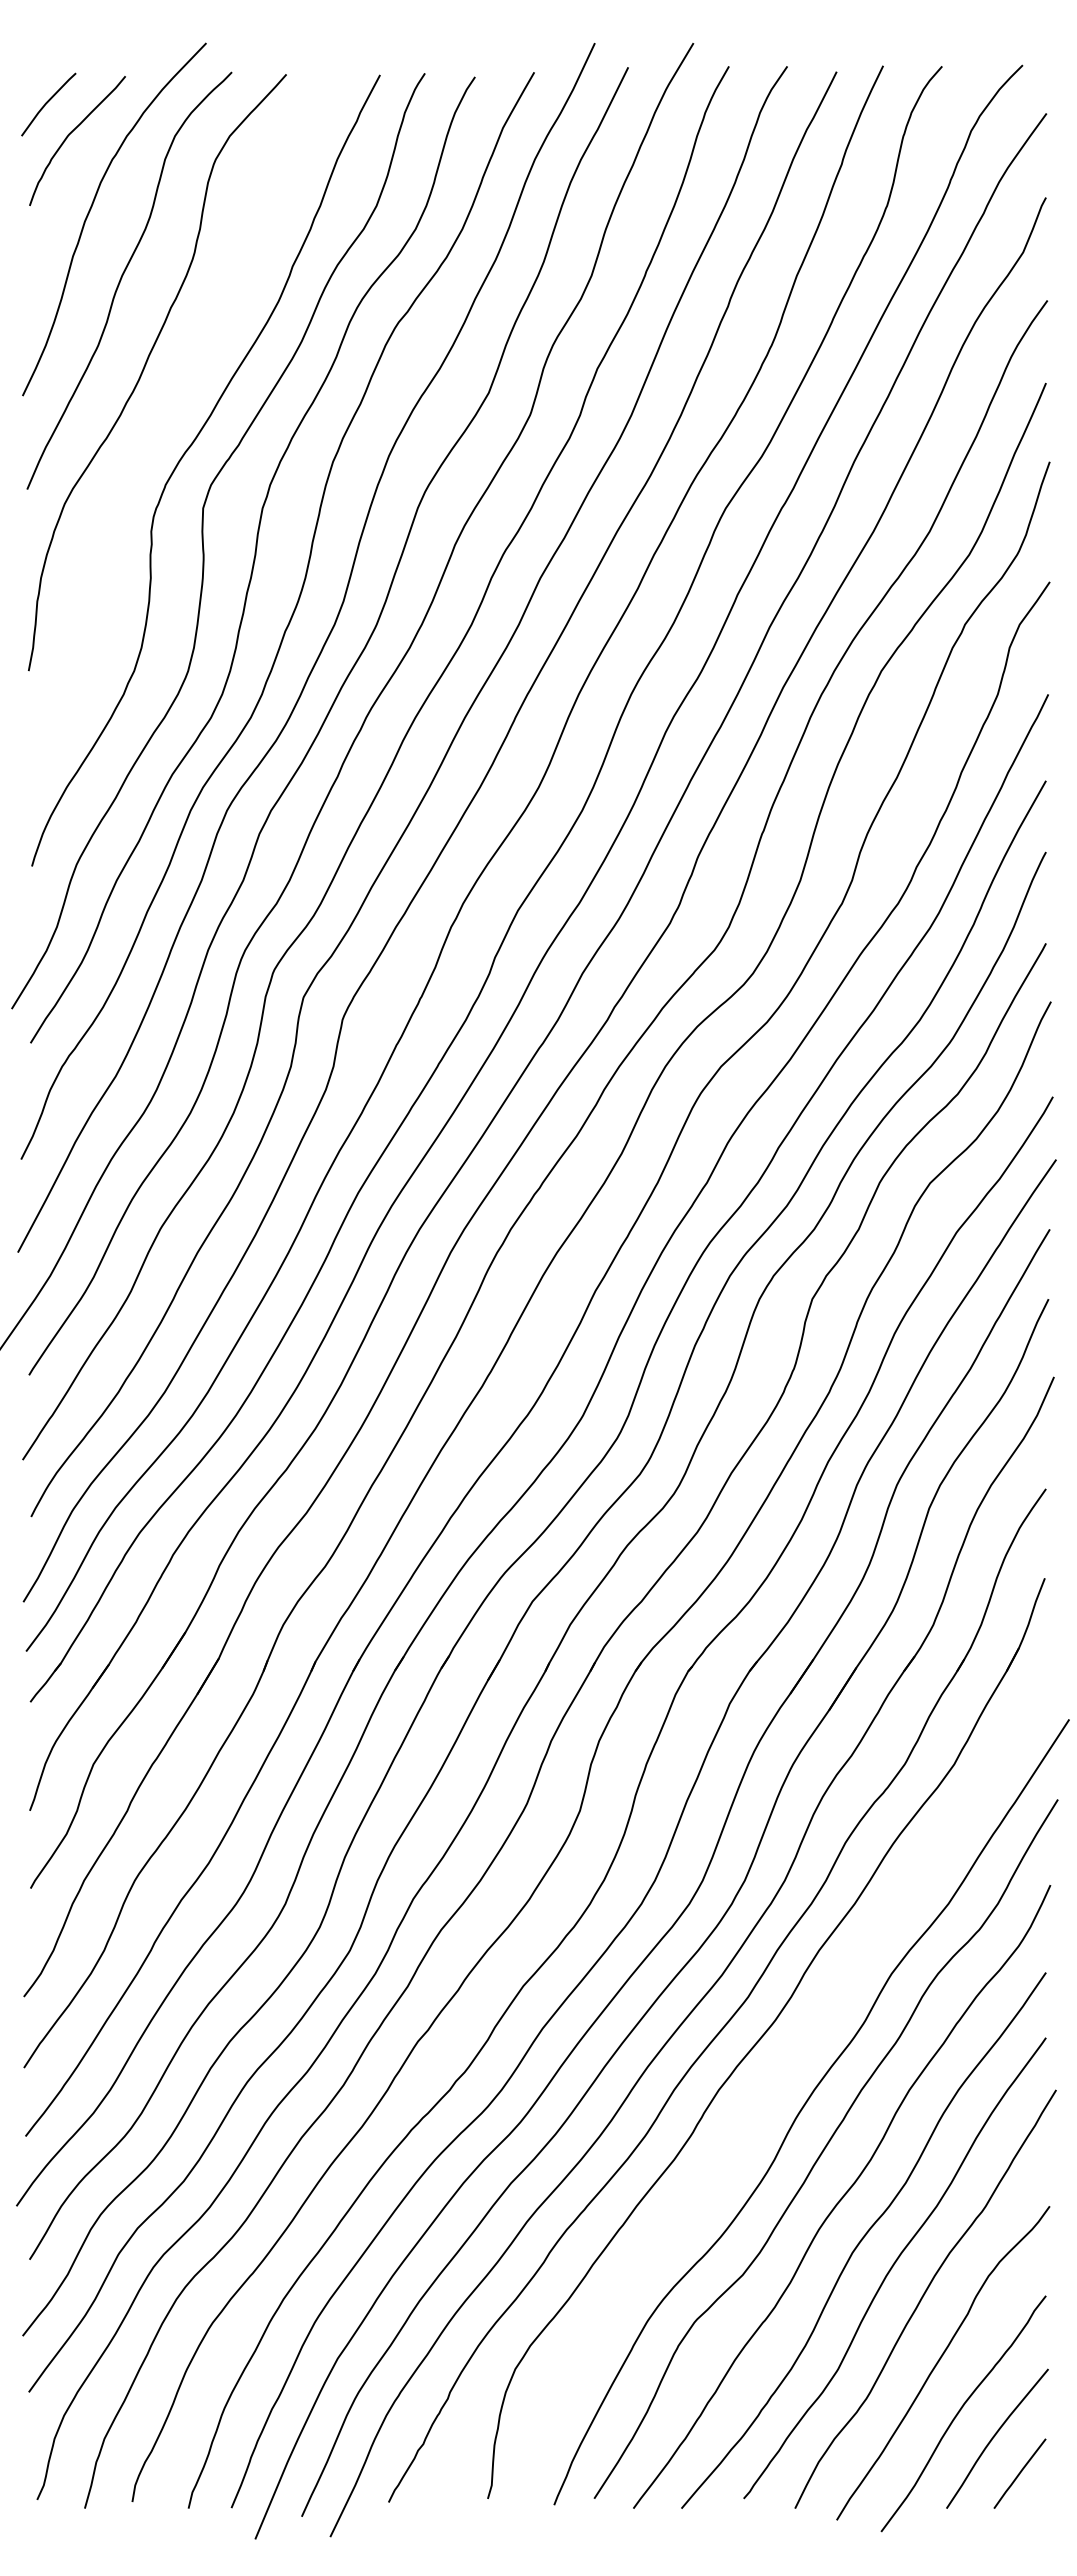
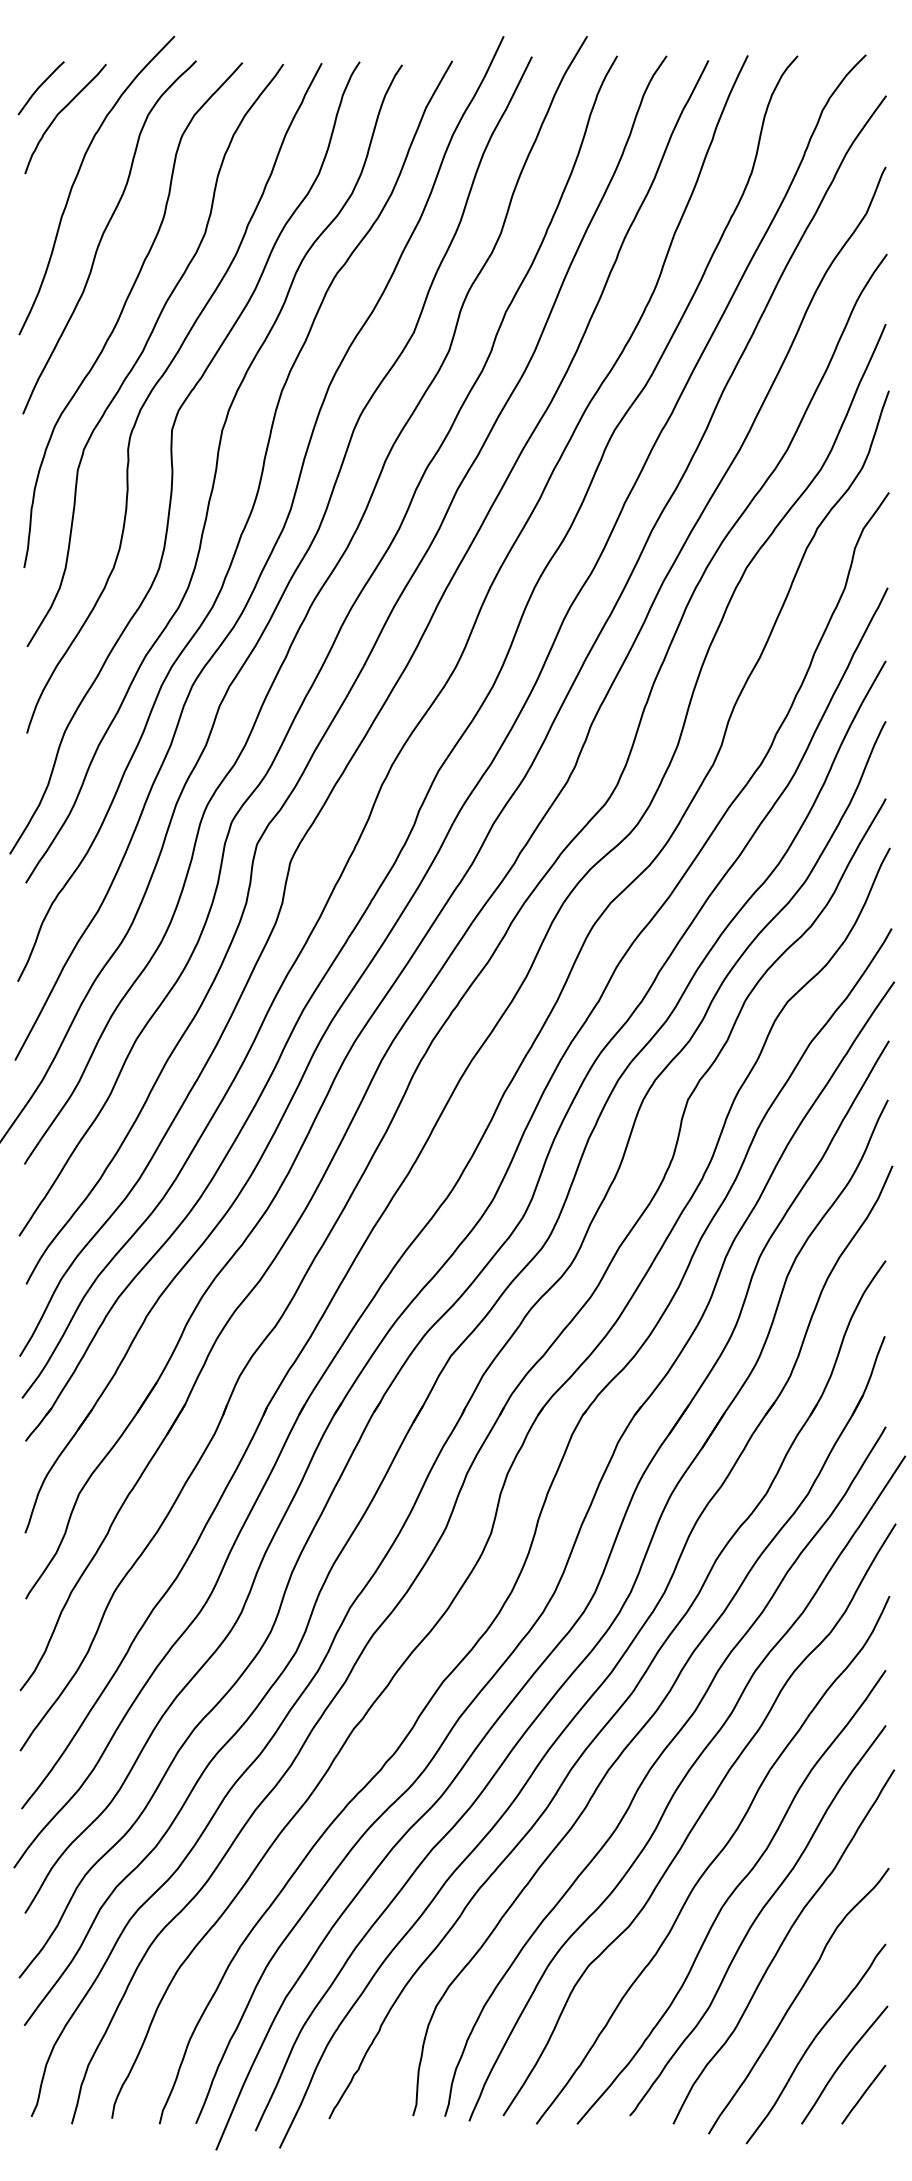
curve: (170, 414) -> (144, 350), added
curve: (774, 2082) -> (655, 1763), added

